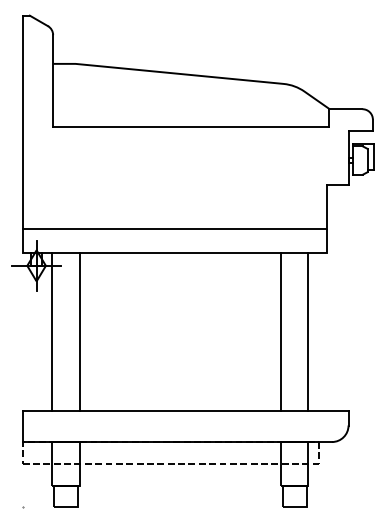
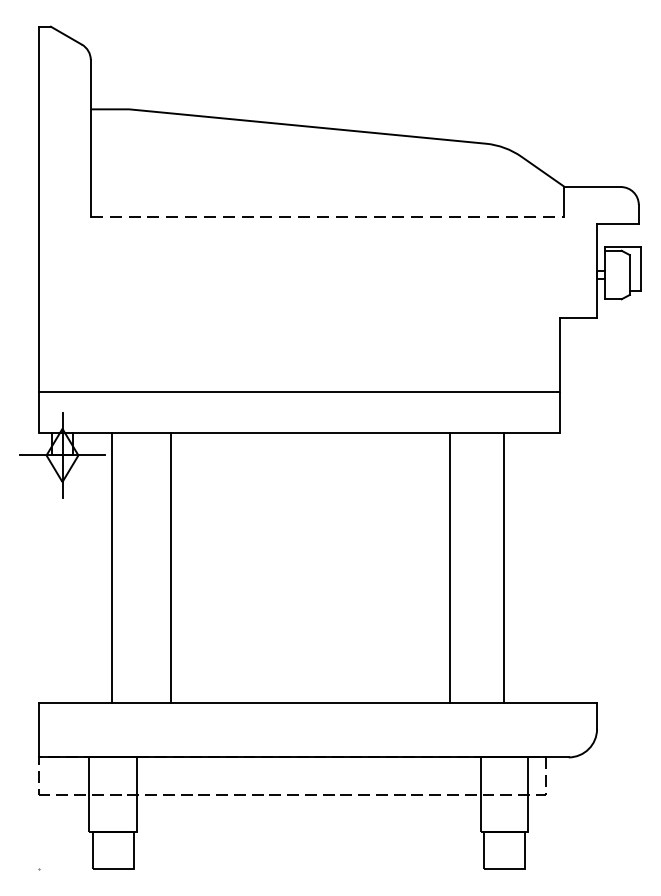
line: (191, 126) -> (327, 216), solid -> dashed
line: (52, 331) -> (112, 567), moved
line: (79, 331) -> (170, 567), moved
line: (280, 331) -> (449, 567), moved
line: (308, 331) -> (504, 567), moved

